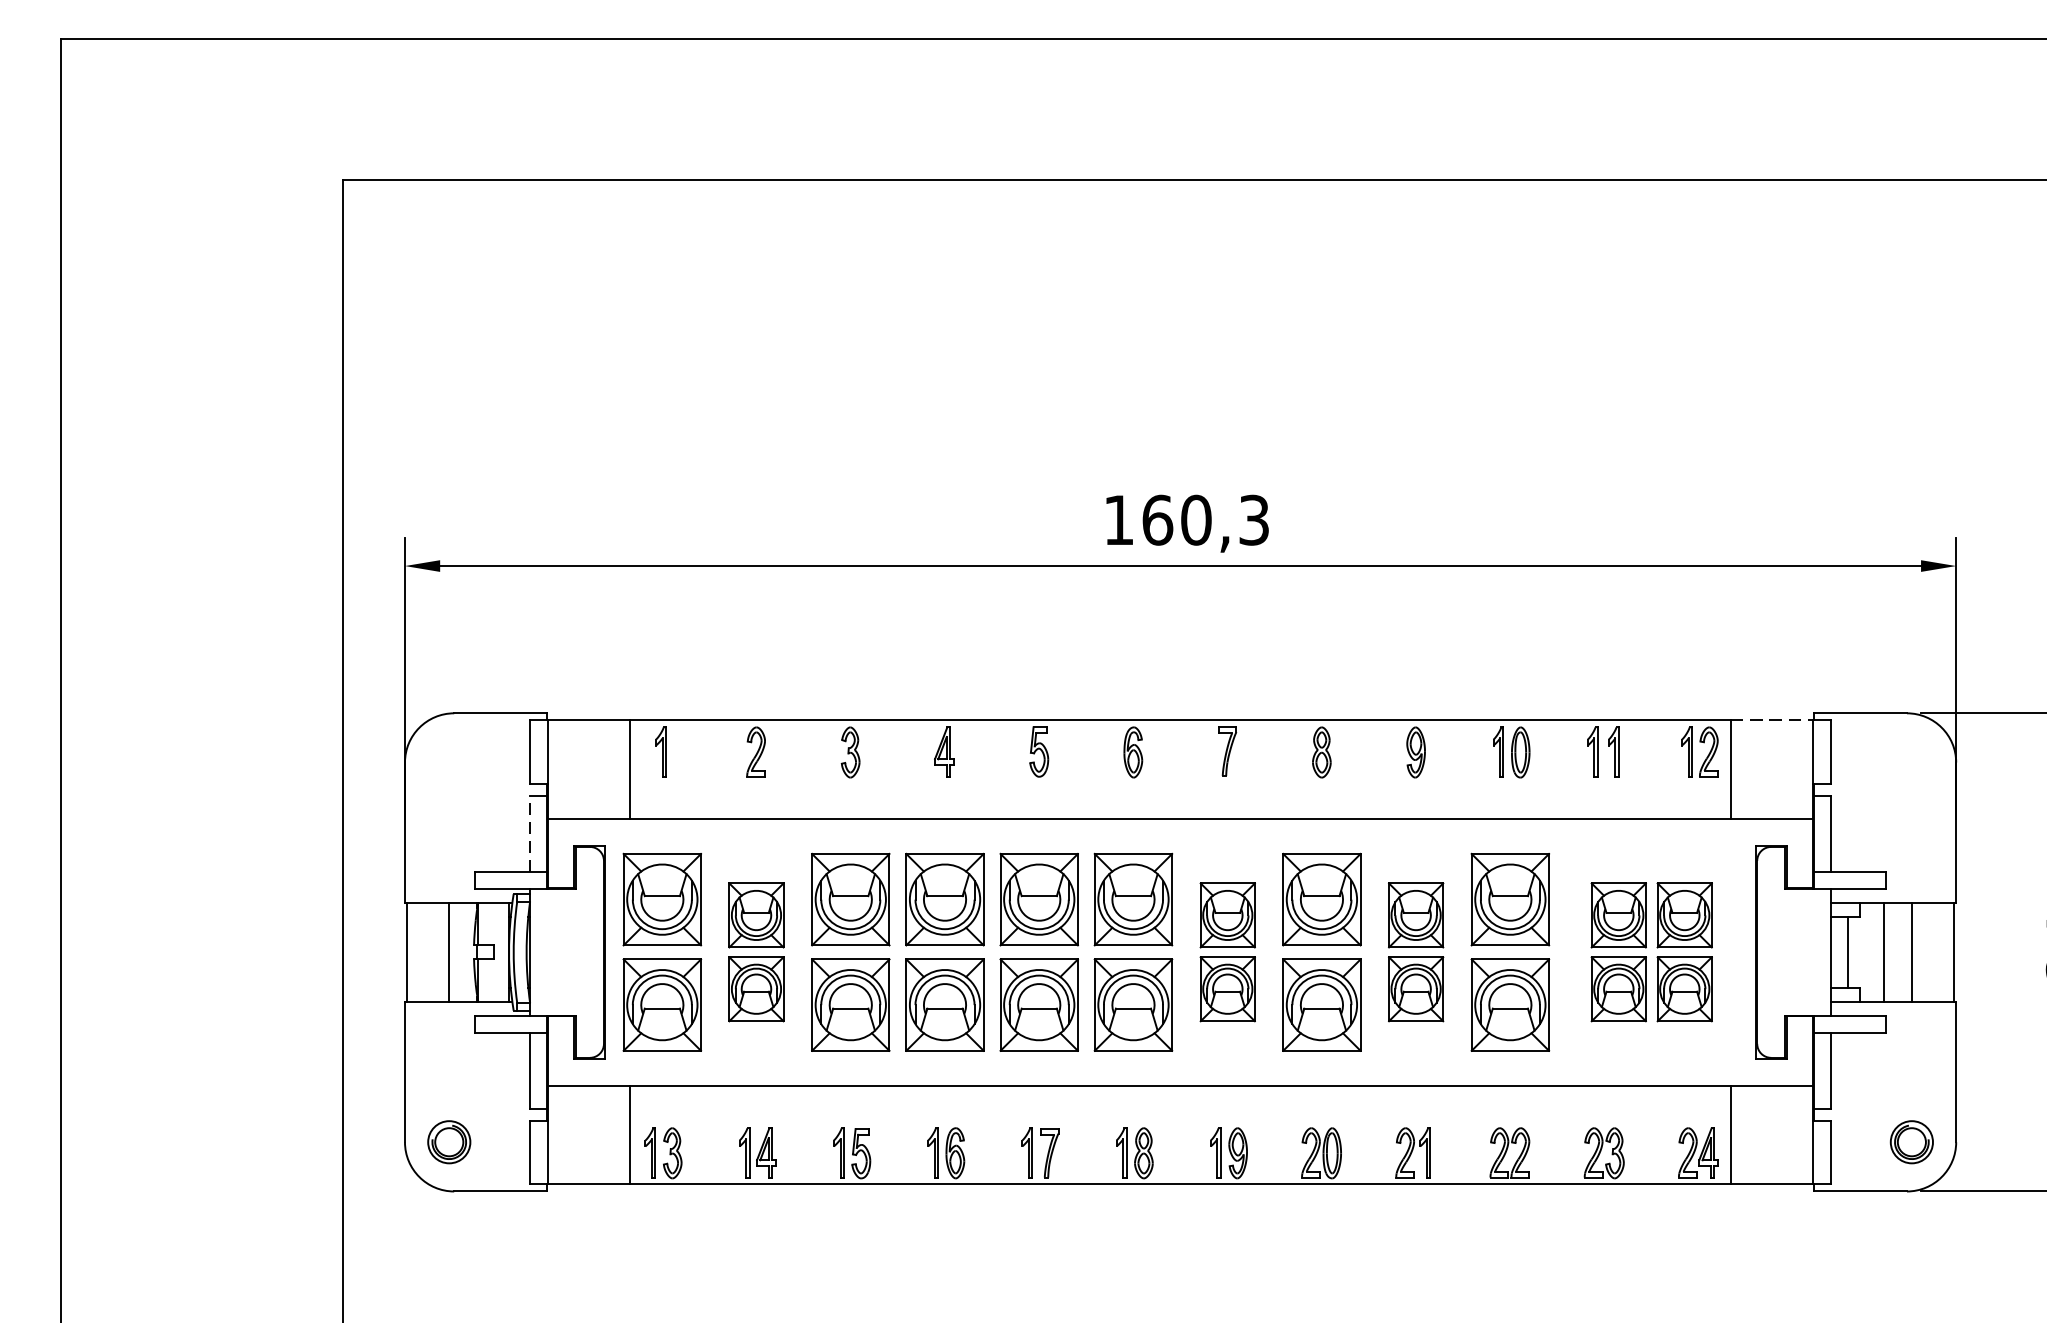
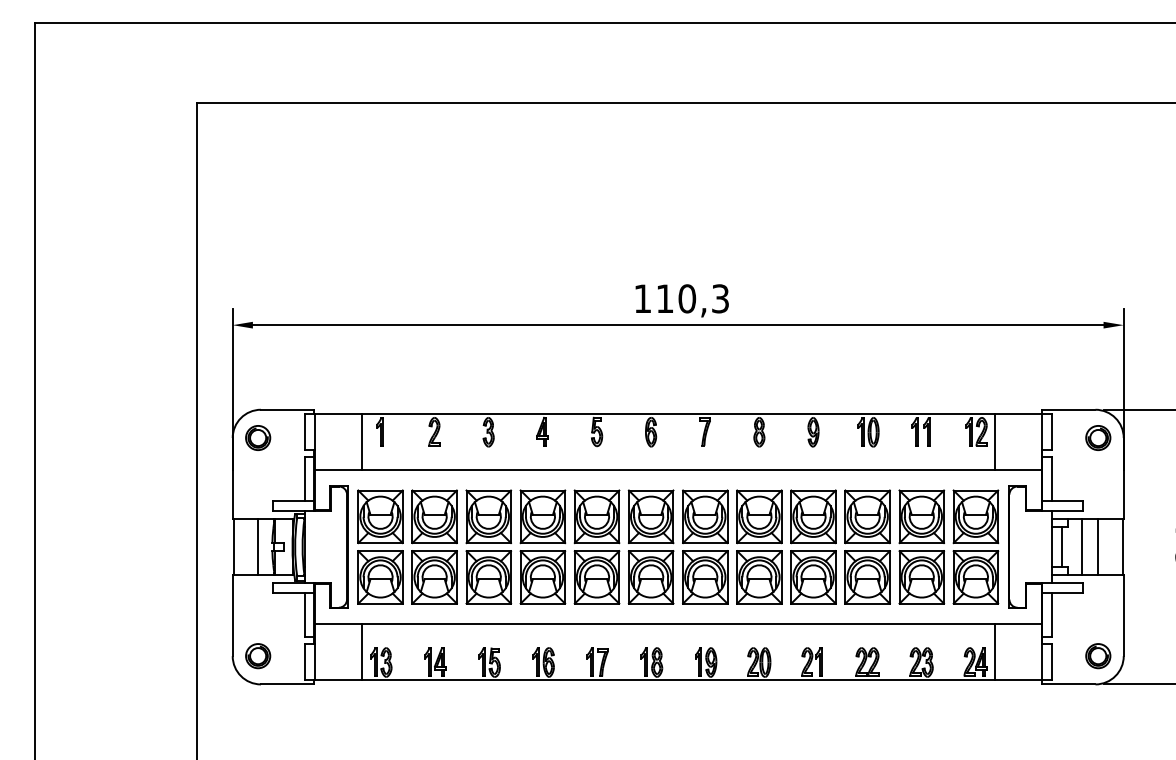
text: (1156, 519) -> (664, 298), 160,3 -> 110,3
line: (1772, 719) -> (1018, 413), dashed -> solid
part: (449, 761) -> (258, 437), added
part: (1912, 761) -> (1098, 437), added
line: (529, 834) -> (304, 479), dashed -> solid
part: (756, 951) -> (434, 546), size x1.43
part: (1228, 951) -> (705, 546), size x1.43
part: (1416, 951) -> (813, 546), size x1.43
part: (1651, 951) -> (948, 546), size x1.43

